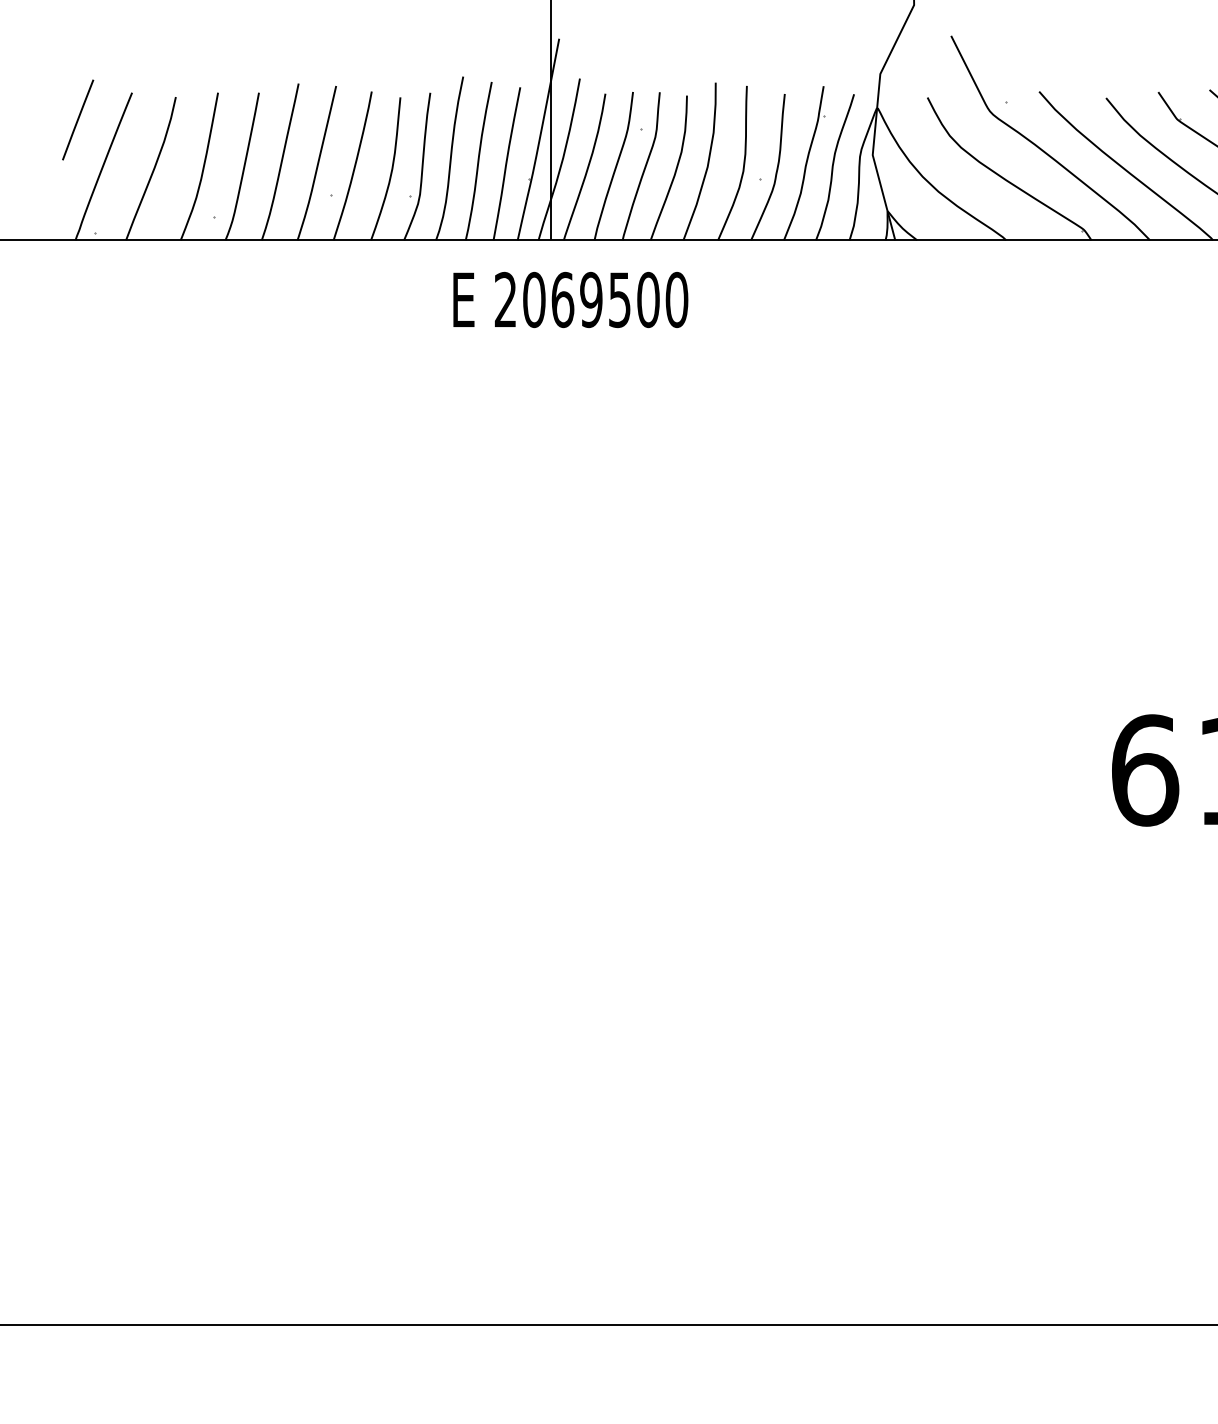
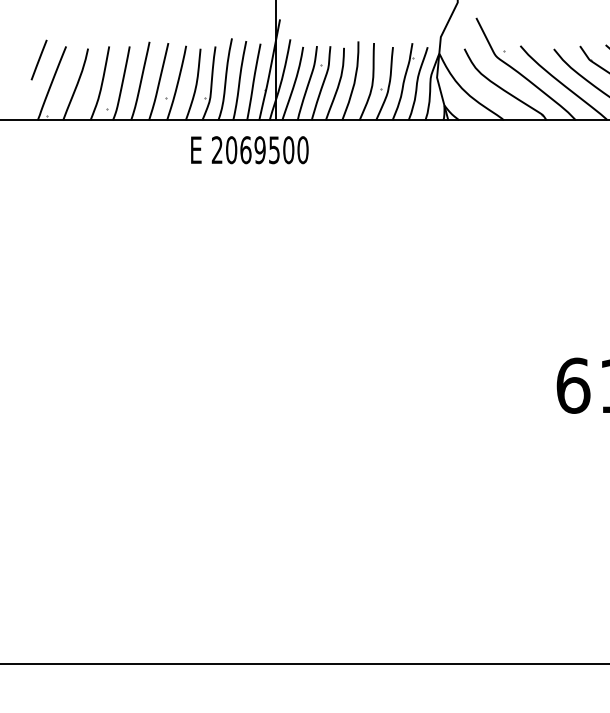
text: (570, 300) -> (249, 150), moved

